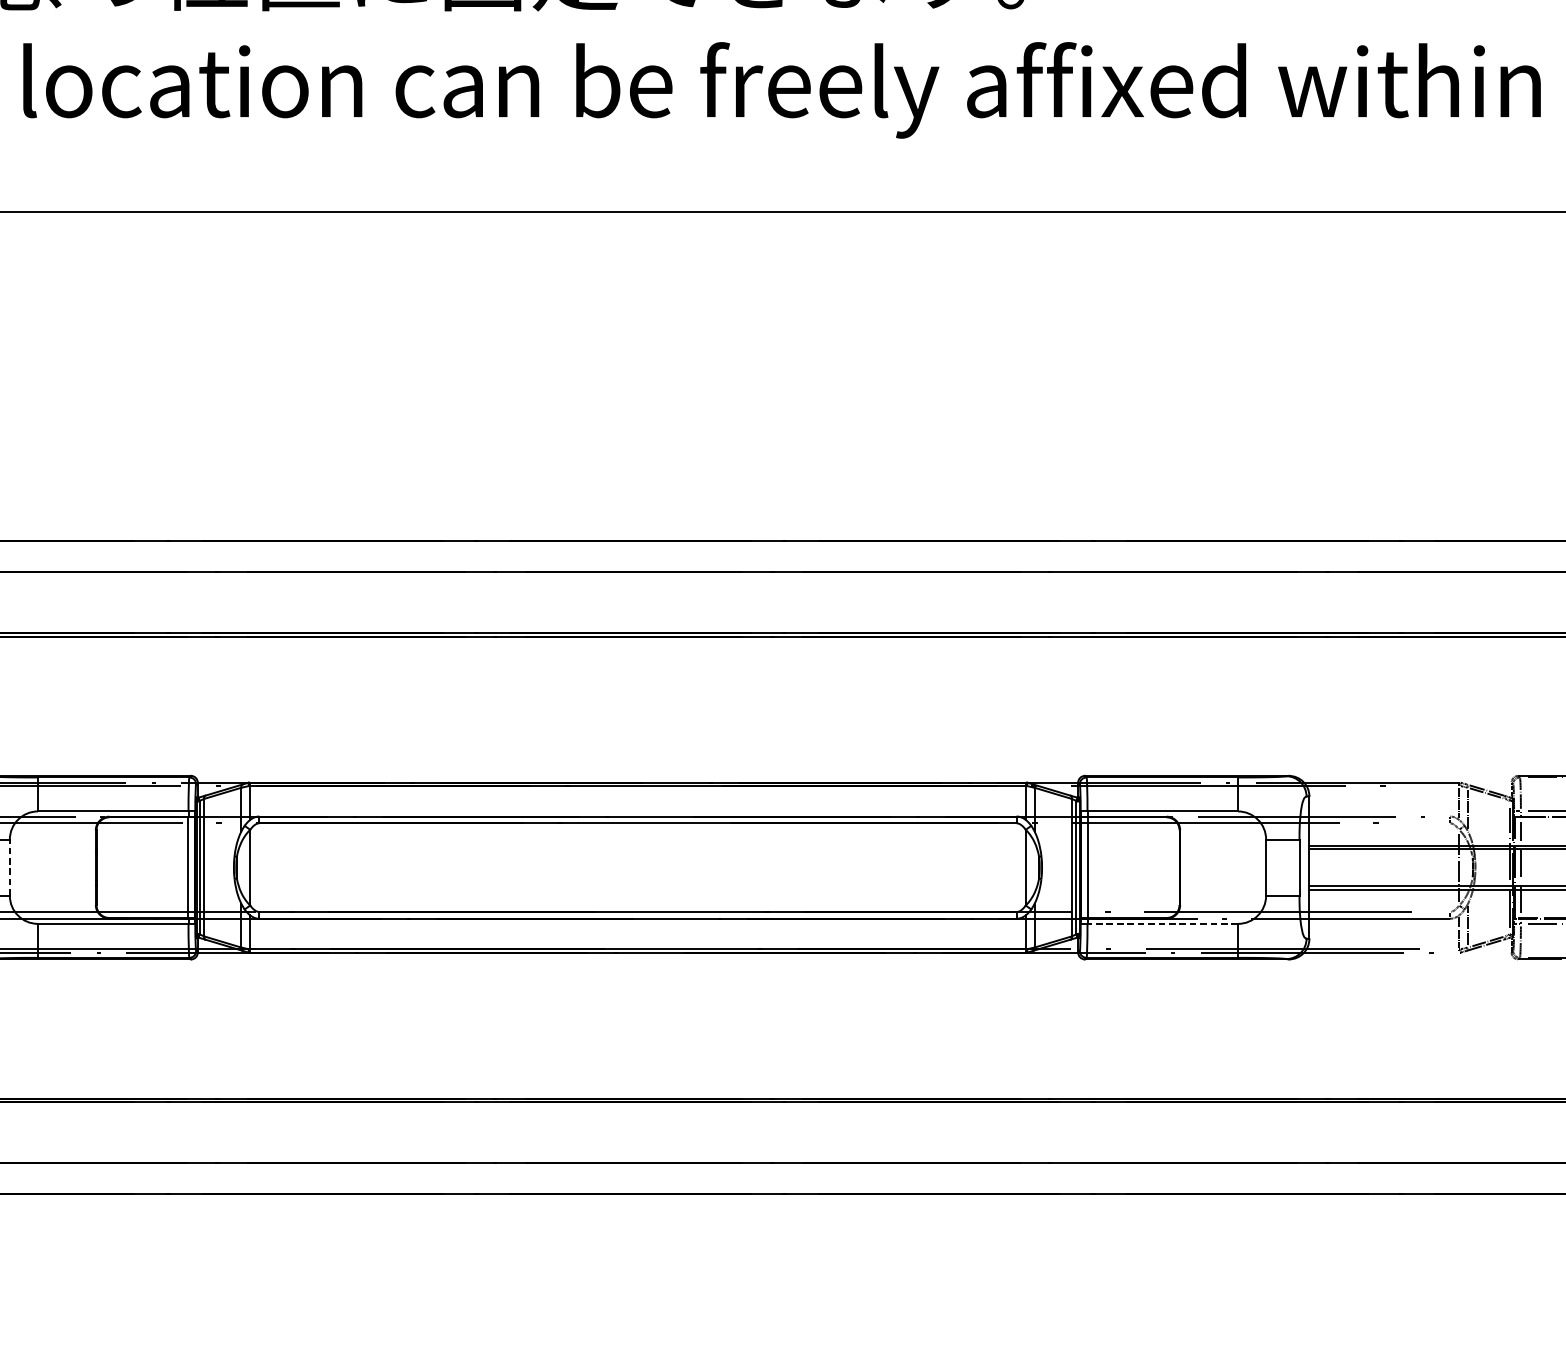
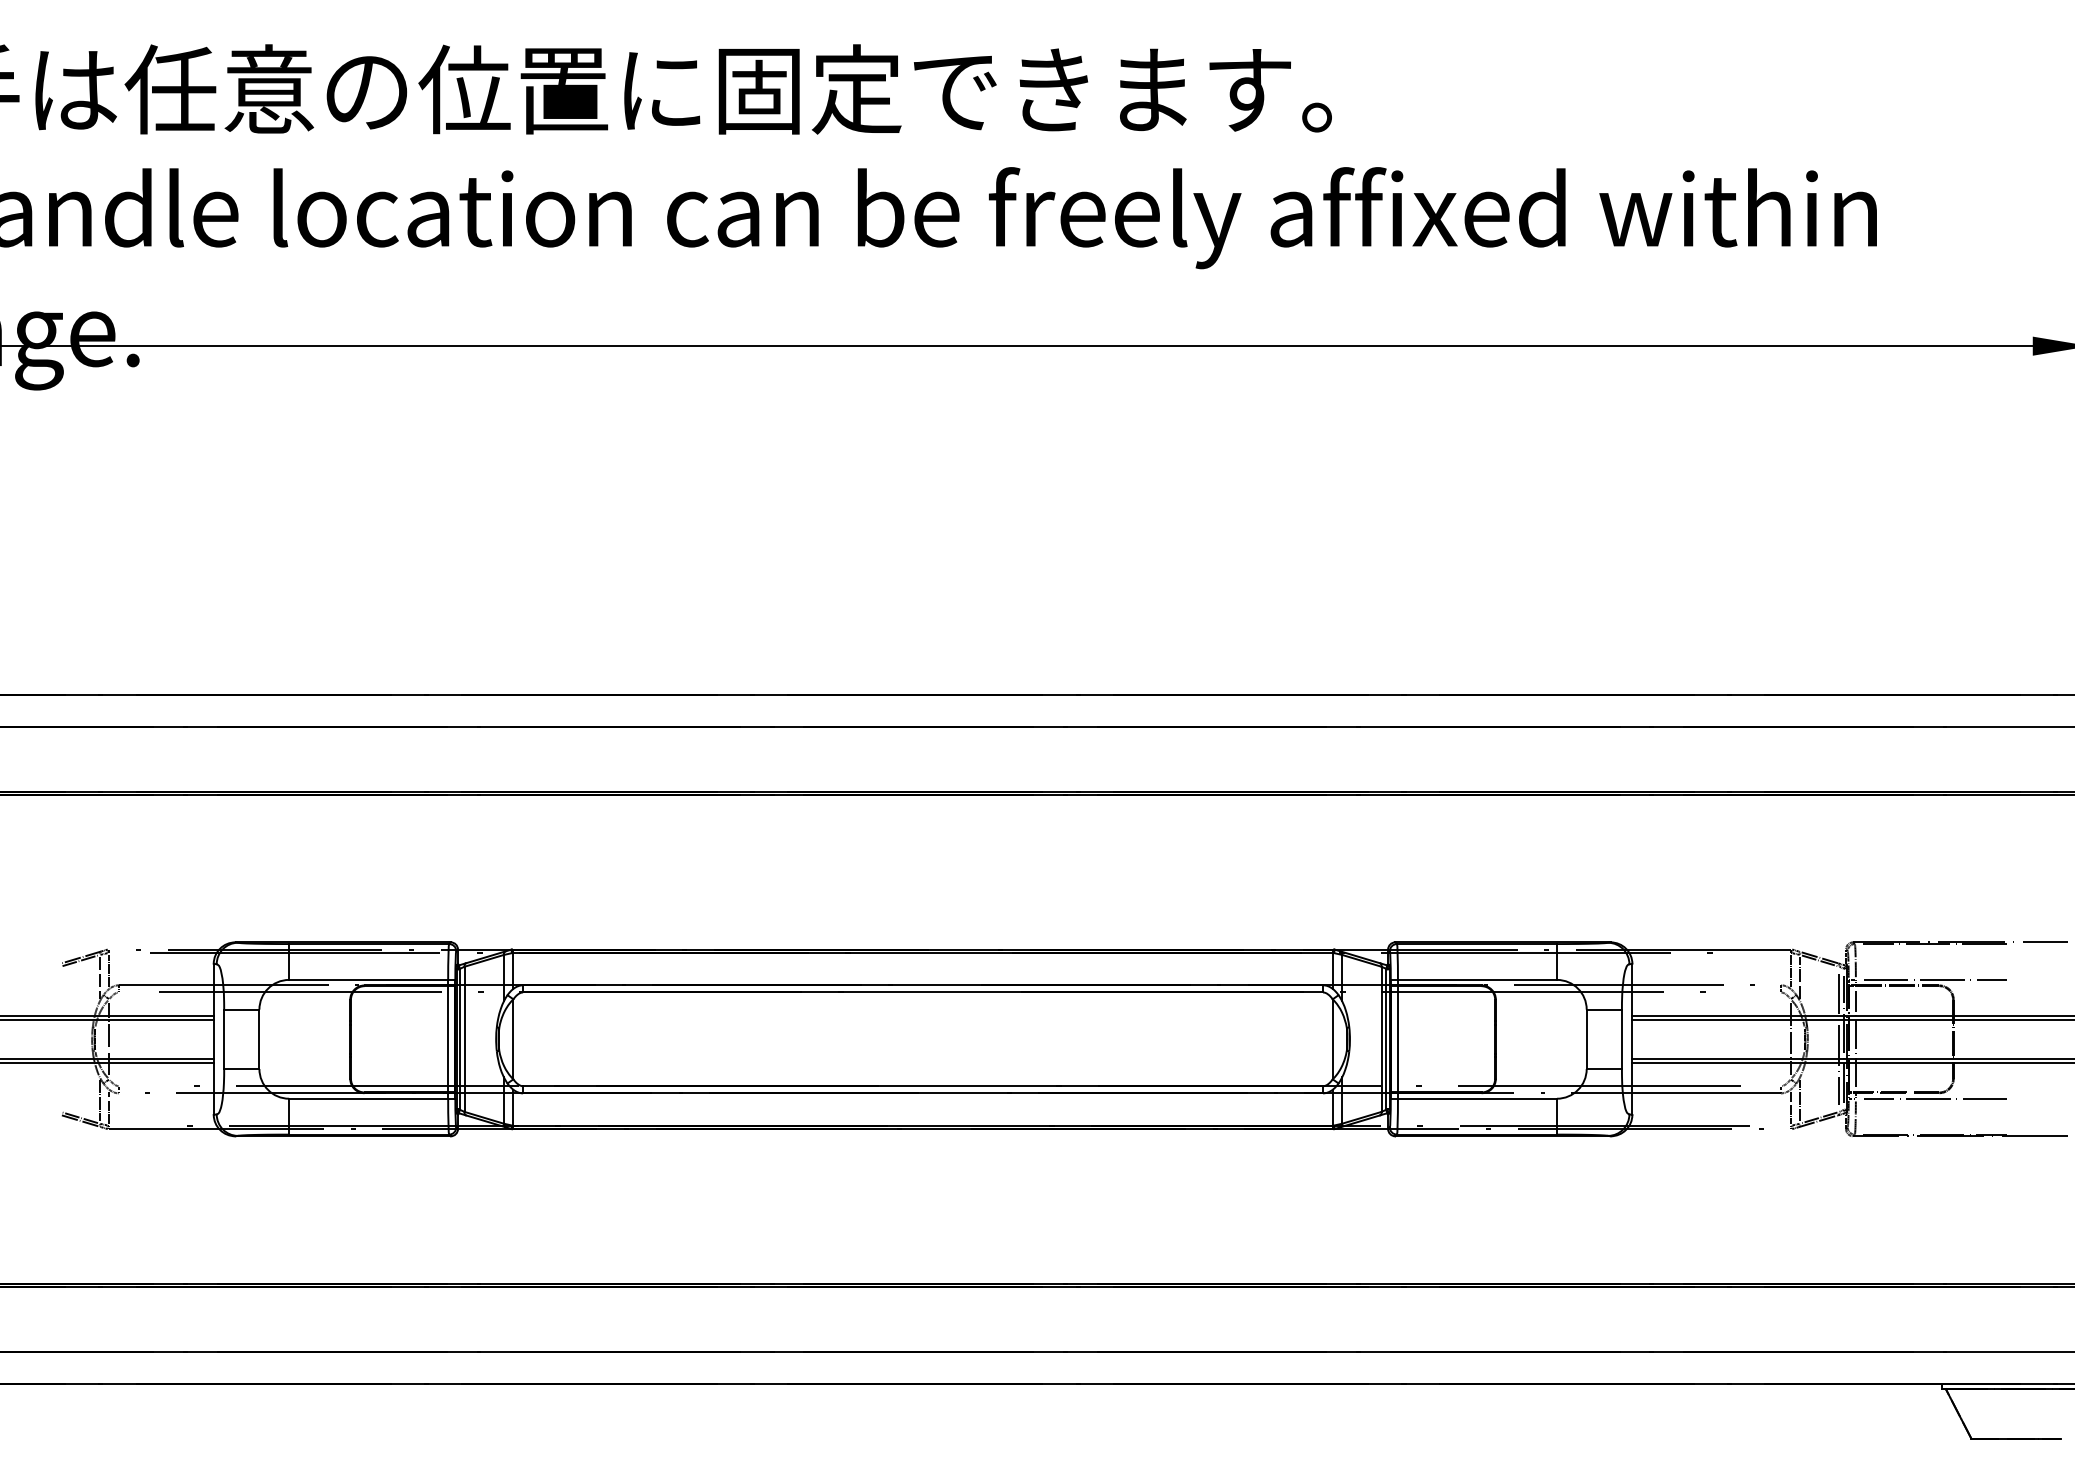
line: (9, 867) -> (259, 1039), dashed -> solid
line: (1505, 867) -> (1839, 1039), added
line: (1162, 923) -> (1477, 1098), dashed -> solid

